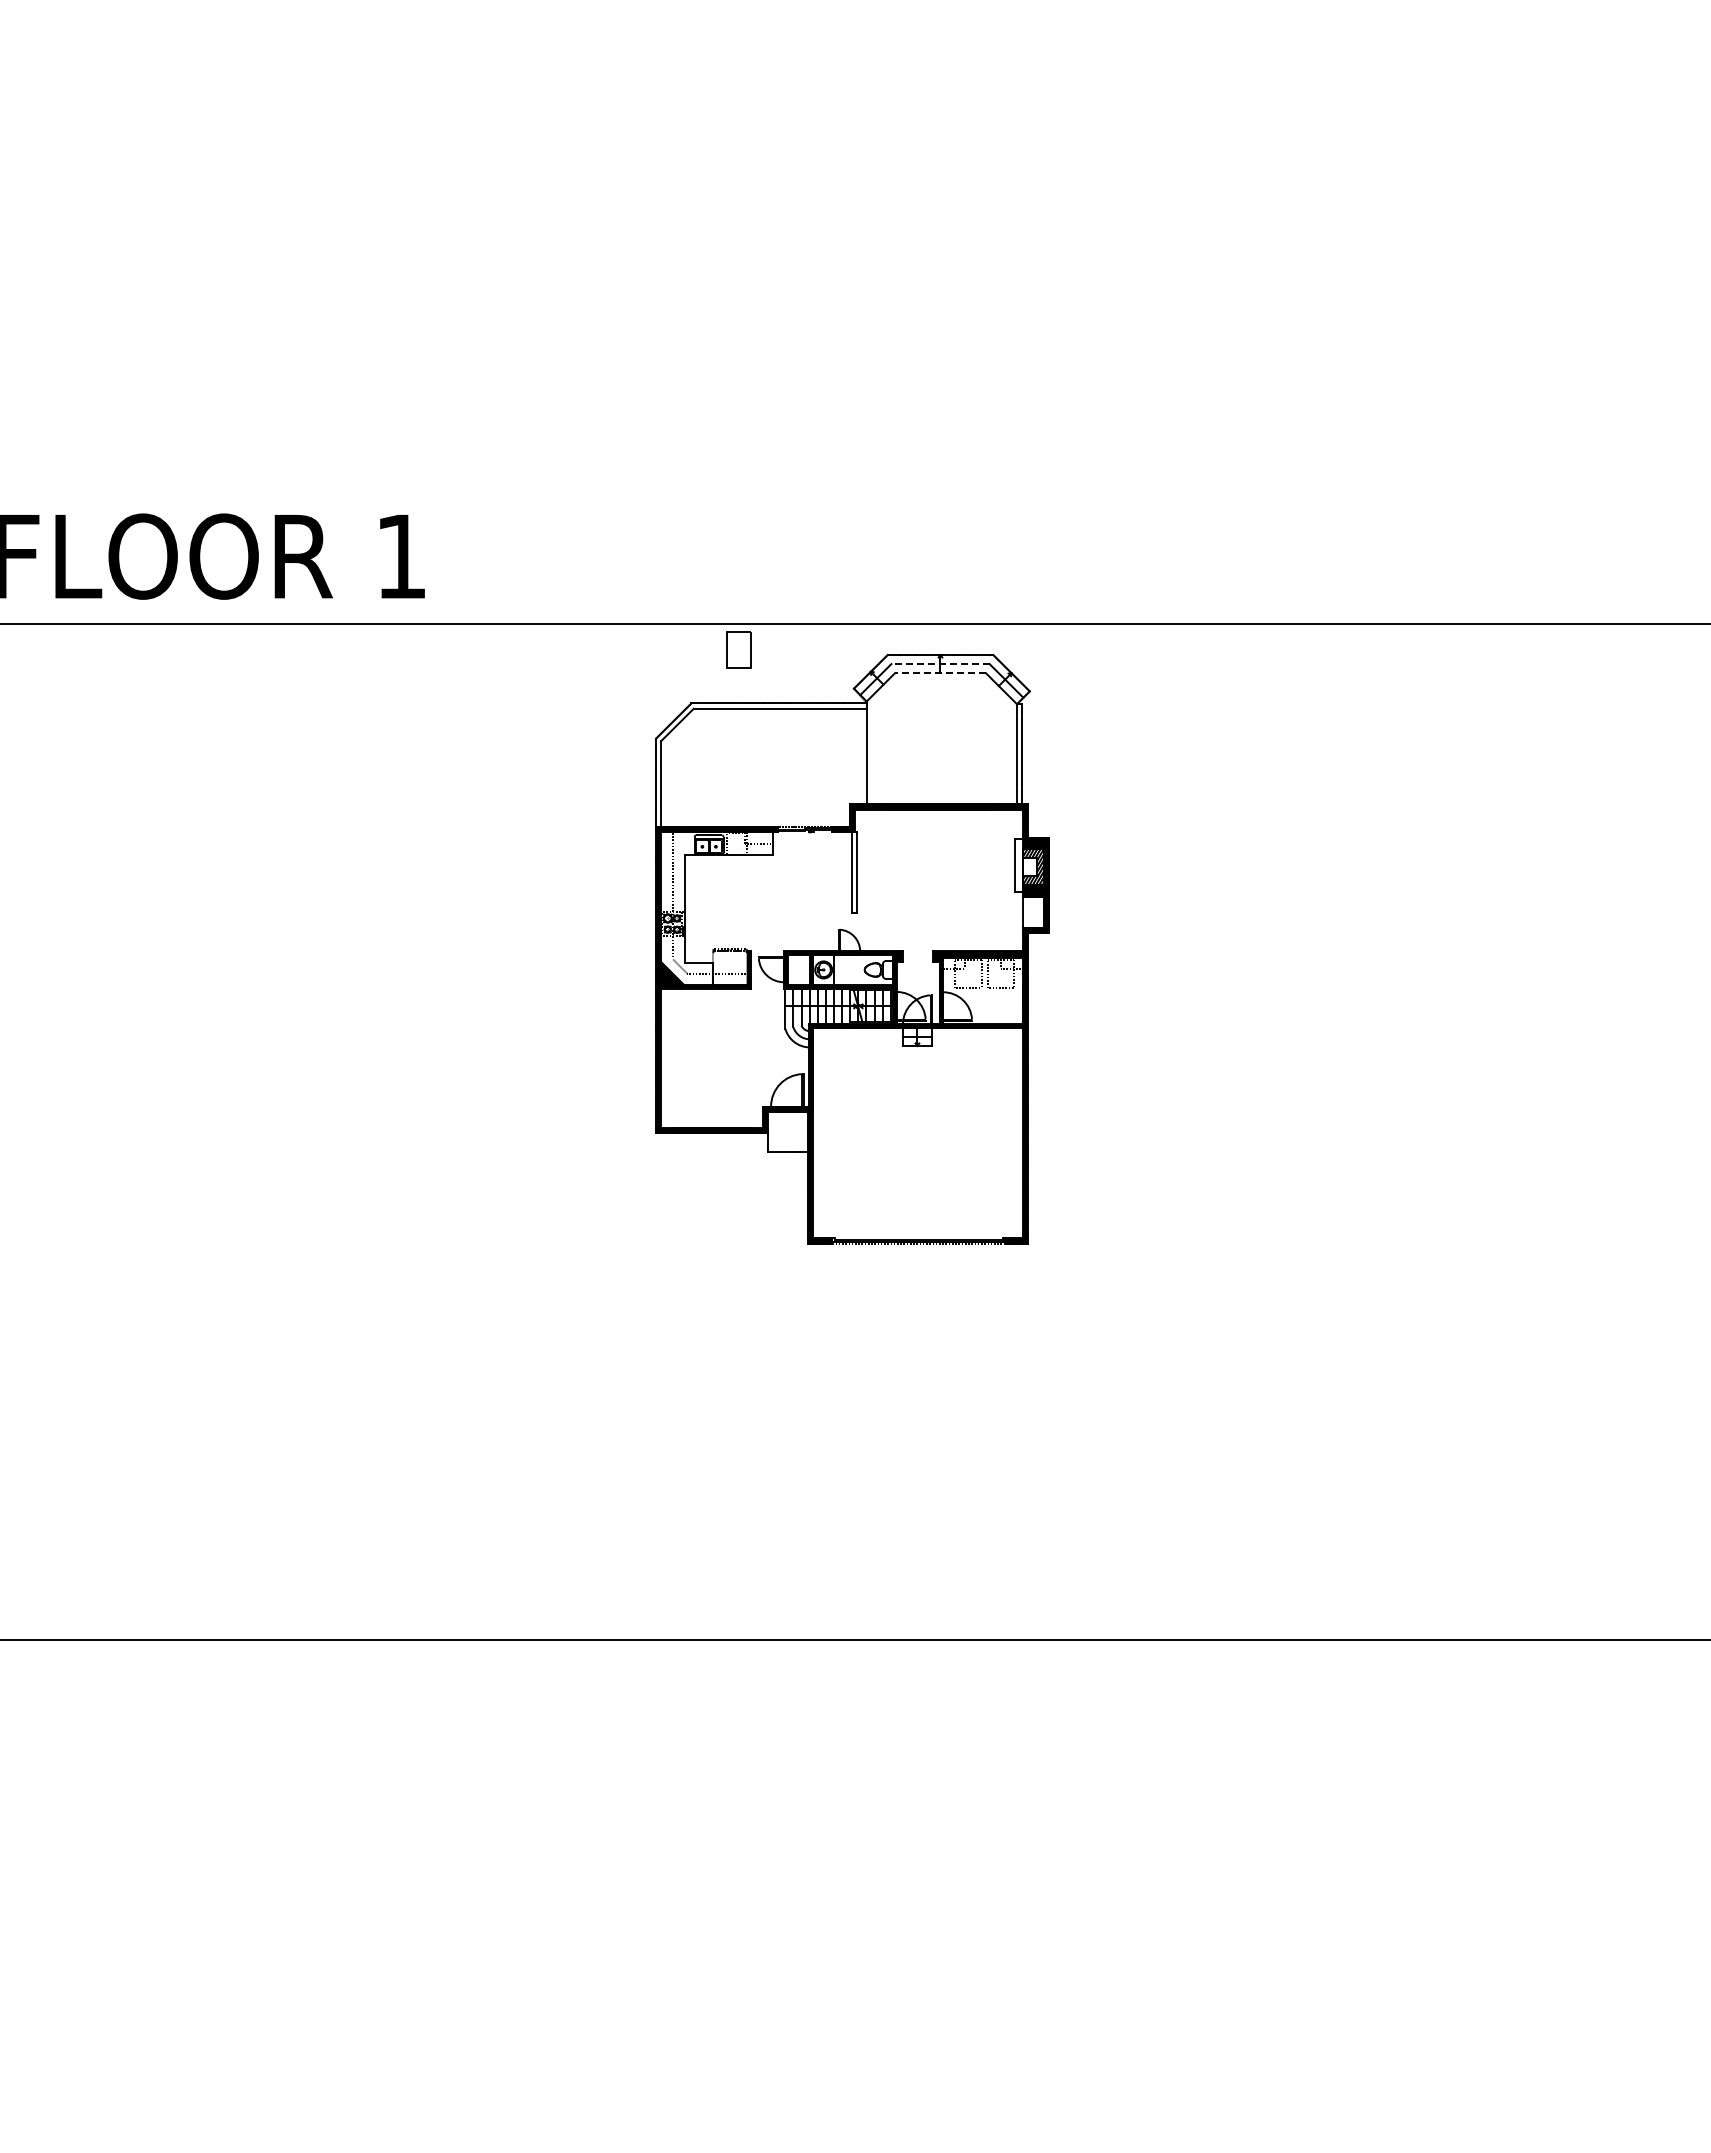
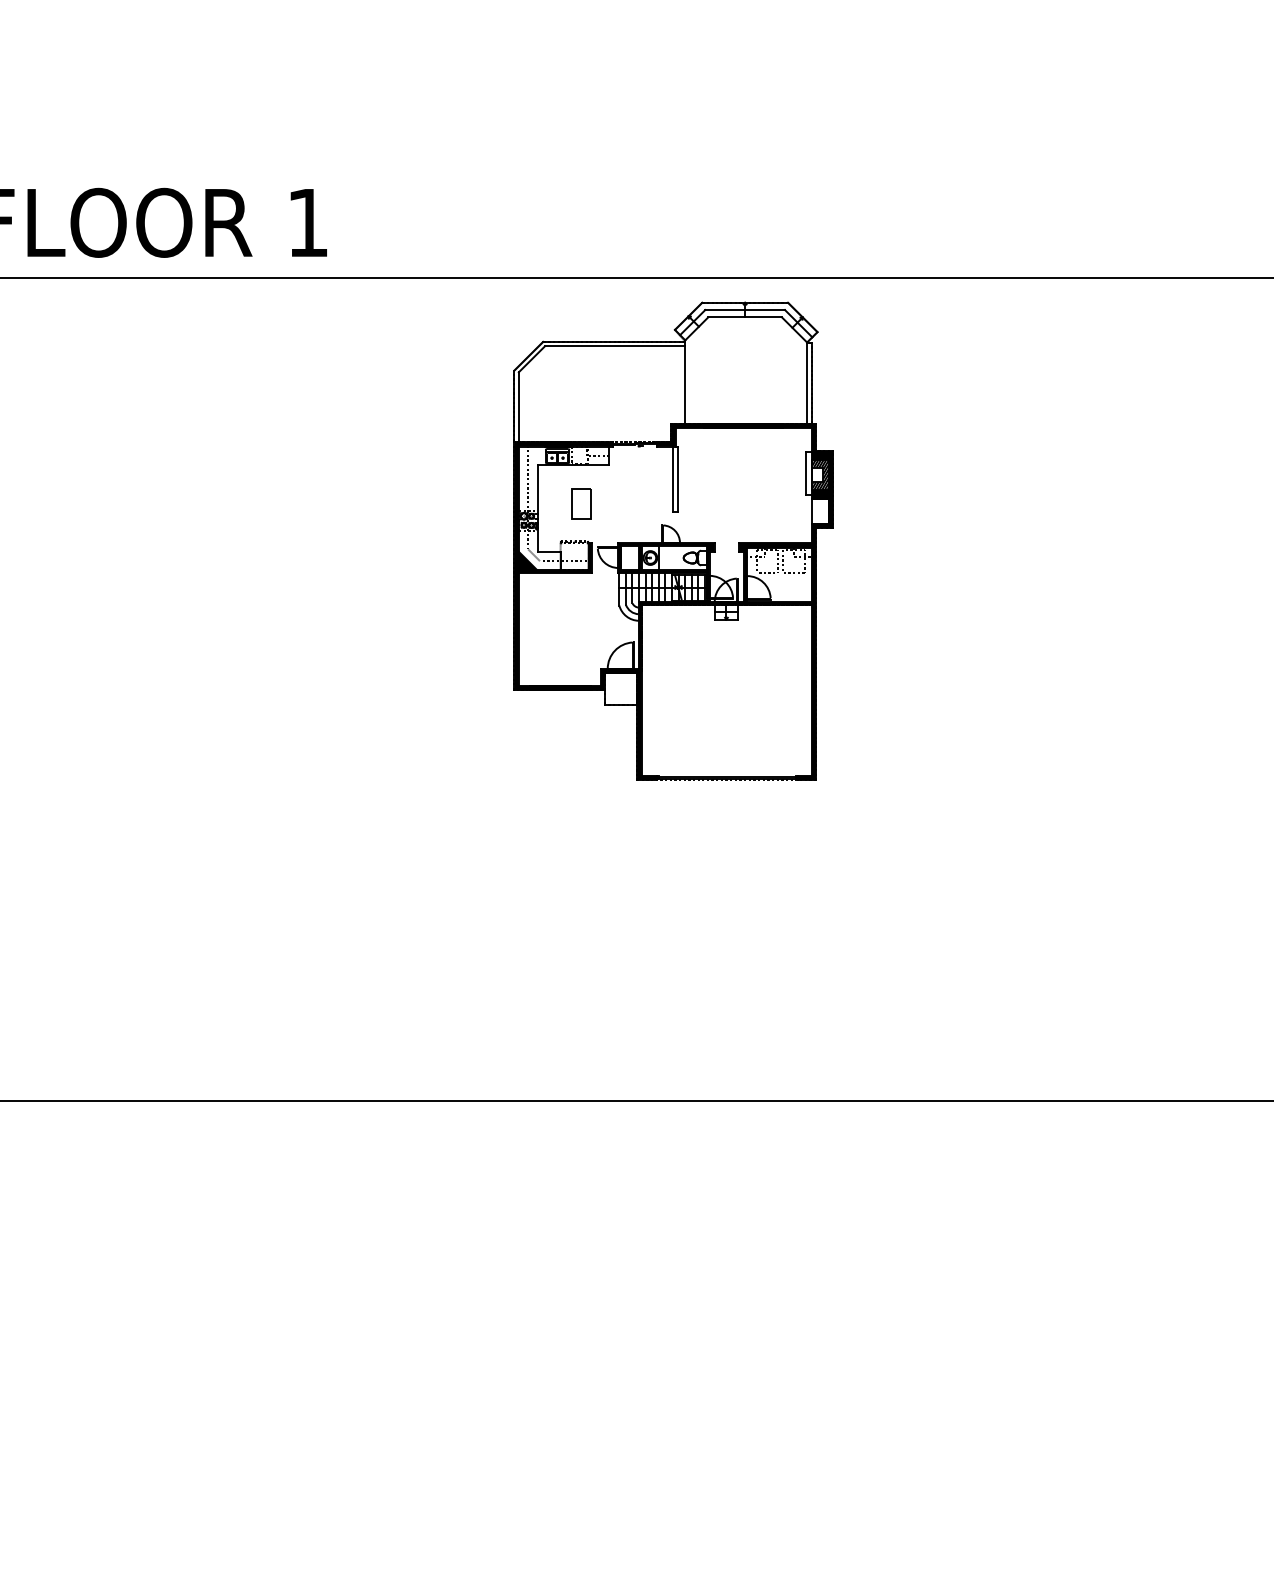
part: (738, 649) -> (581, 503), moved
line: (940, 664) -> (745, 310), dashed -> solid
line: (939, 673) -> (744, 317), dashed -> solid

